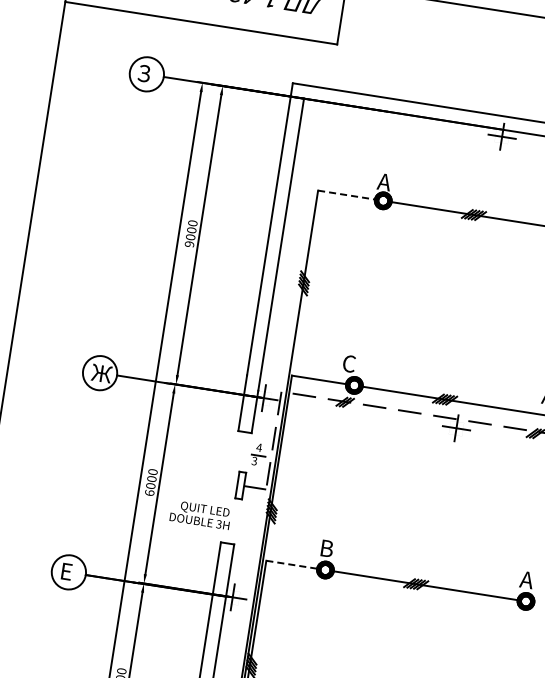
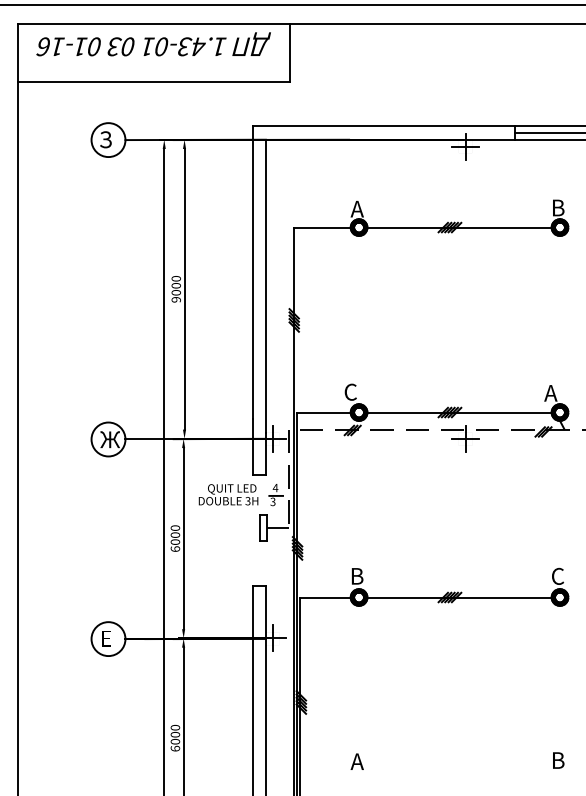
line: (346, 195) -> (322, 227), dashed -> solid
text: (200, 514) -> (228, 494), moved
line: (291, 564) -> (325, 597), dashed -> solid
text: (526, 579) -> (557, 575), A -> C

